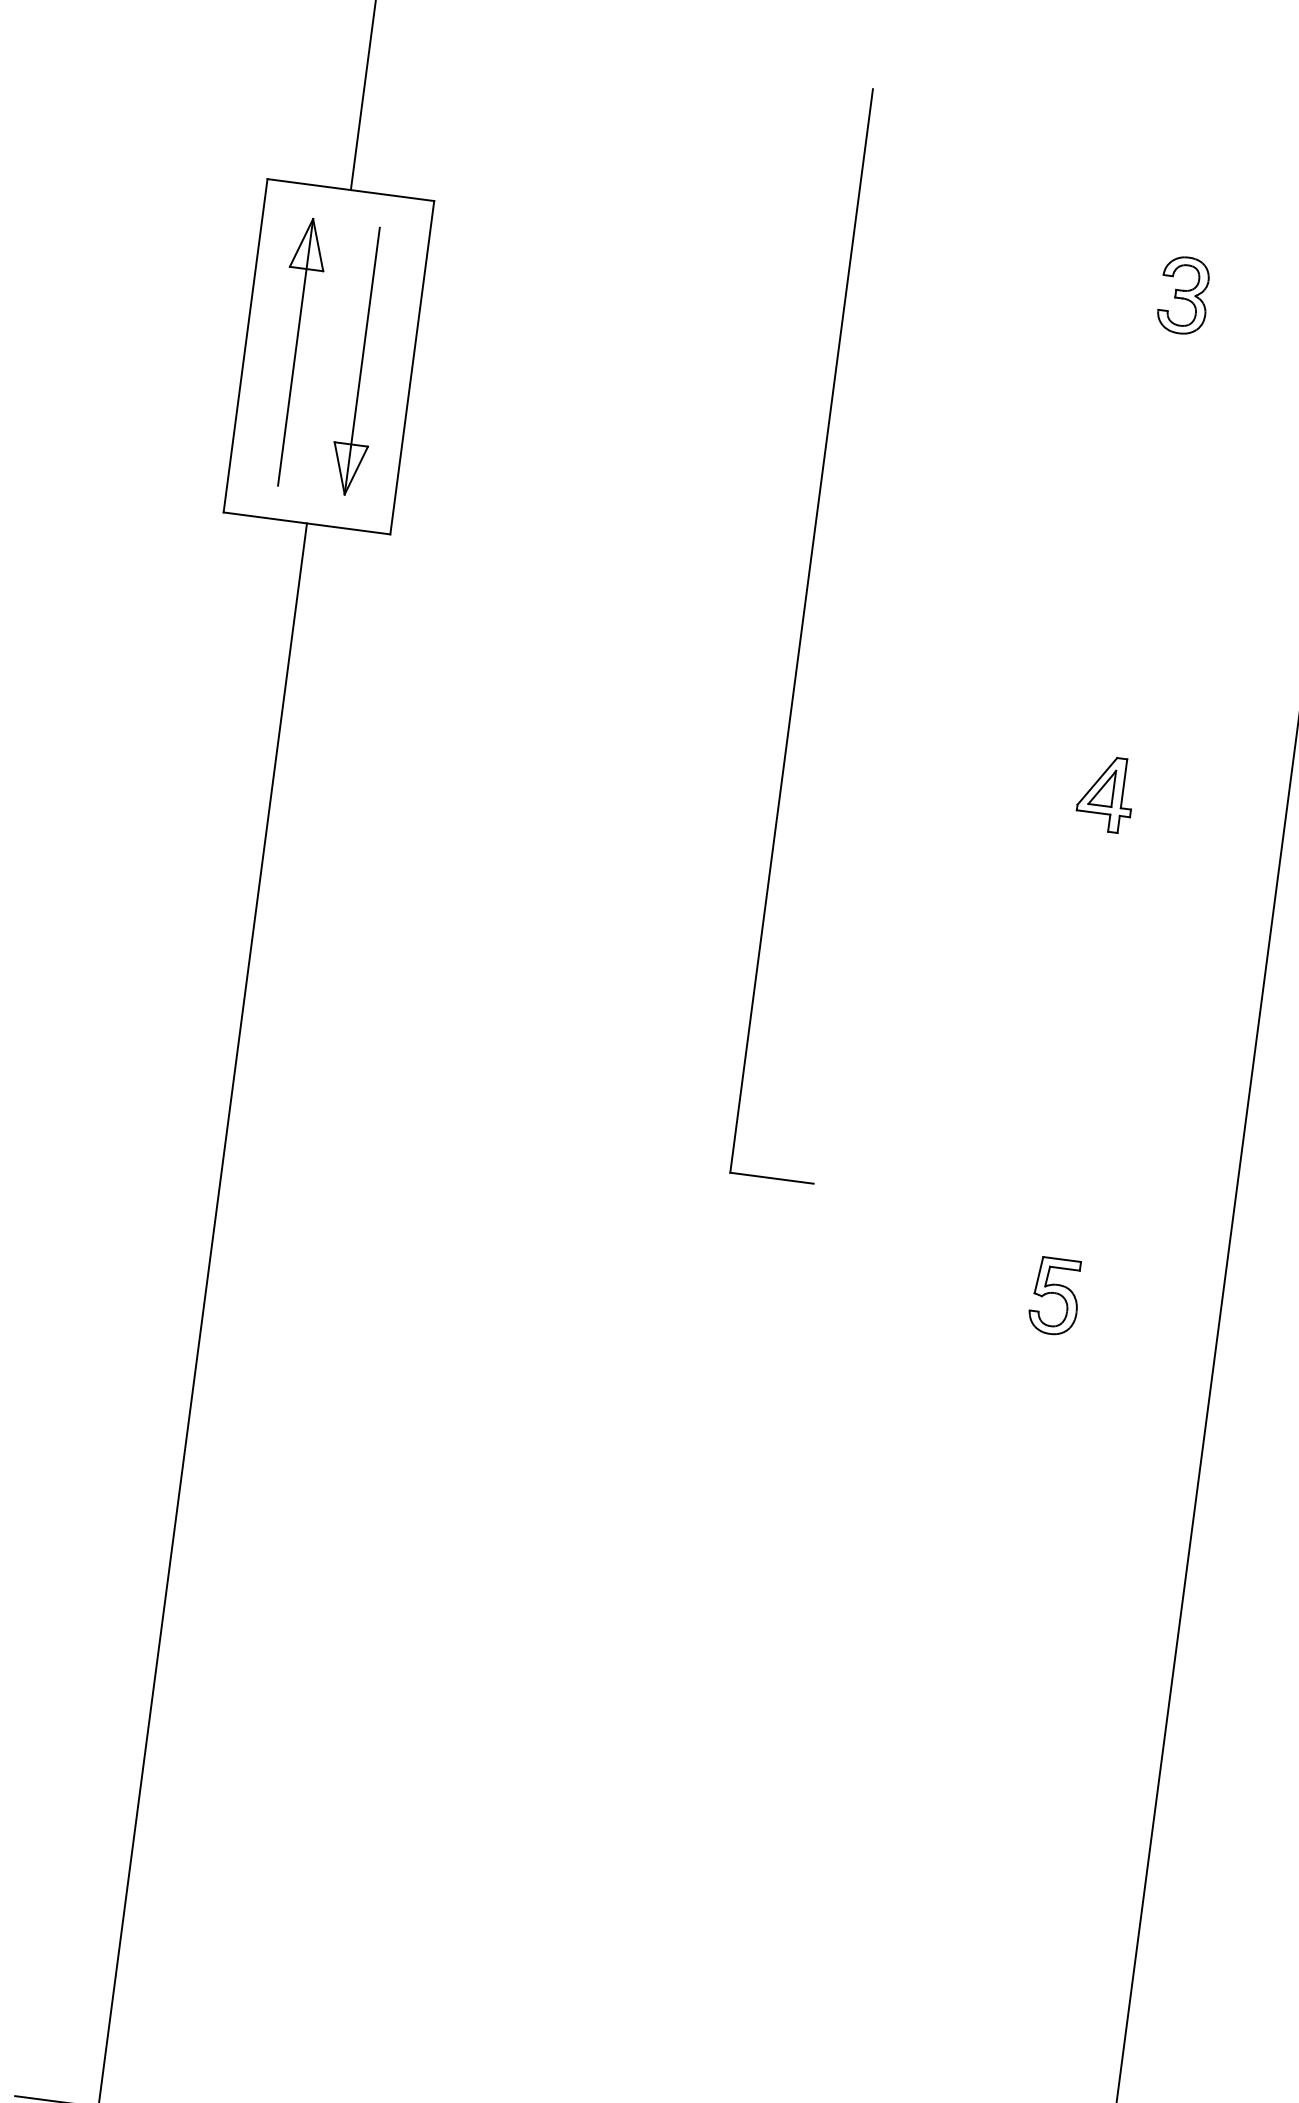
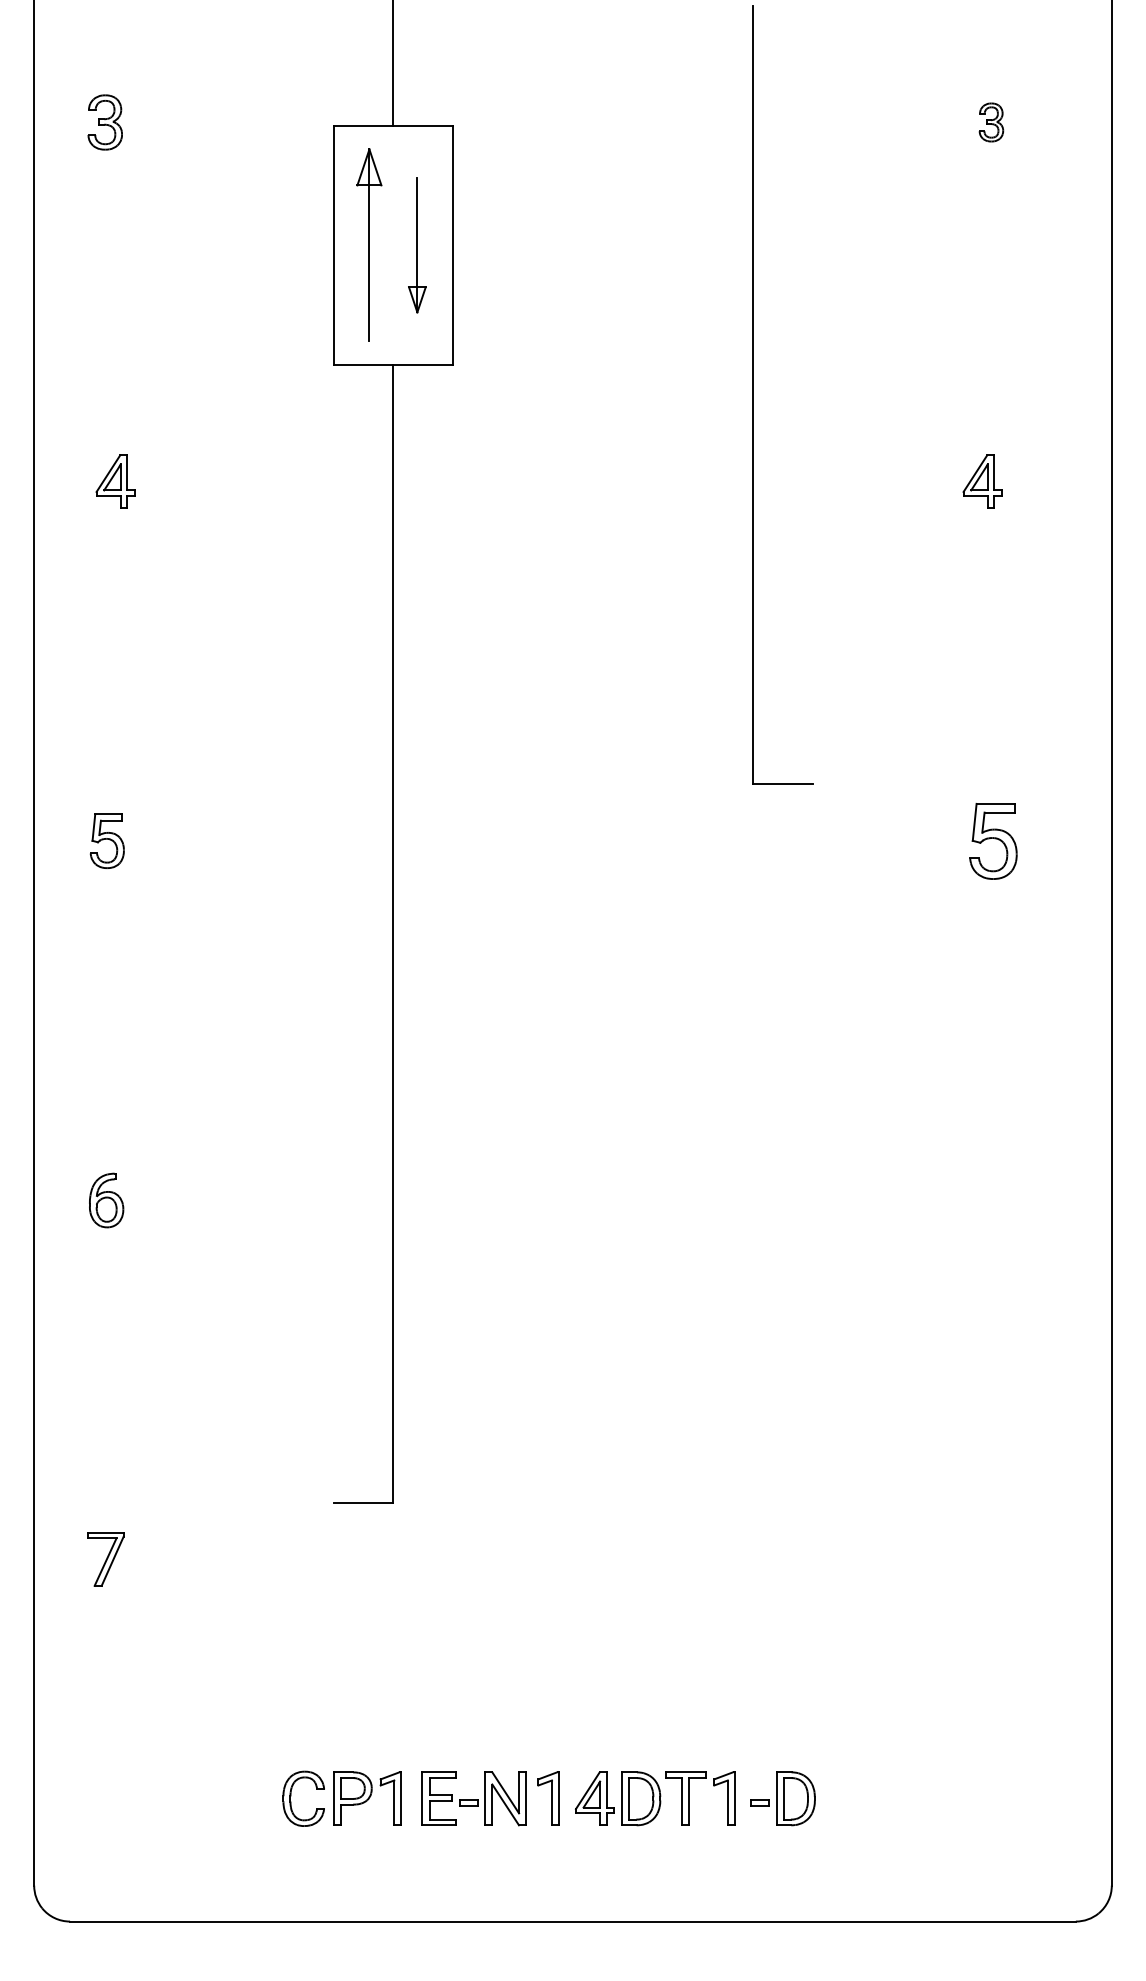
part: (1184, 295) -> (991, 122), size x0.7
part: (362, 361) -> (417, 245), size x0.7
part: (1055, 1295) -> (993, 840), size x1.4

